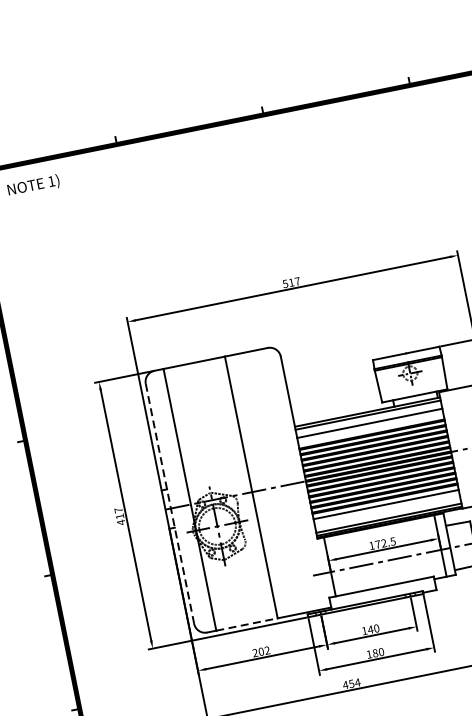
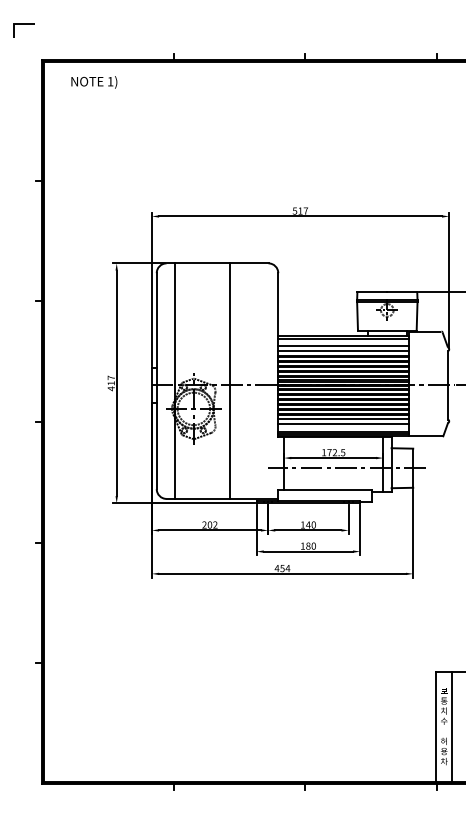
line: (370, 429) -> (343, 351), added
line: (169, 504) -> (156, 381), dashed -> solid
line: (387, 510) -> (343, 424), added
line: (247, 624) -> (202, 498), dashed -> solid

